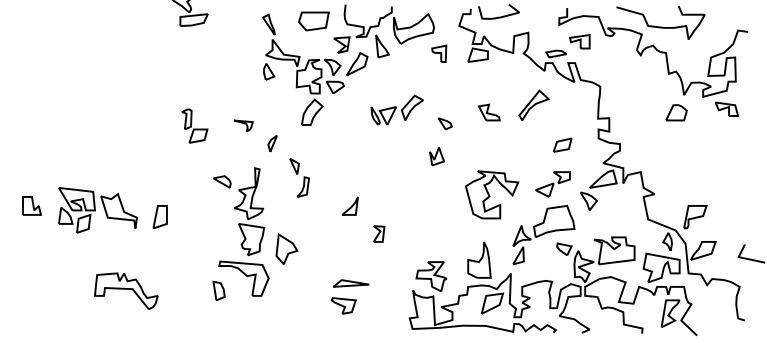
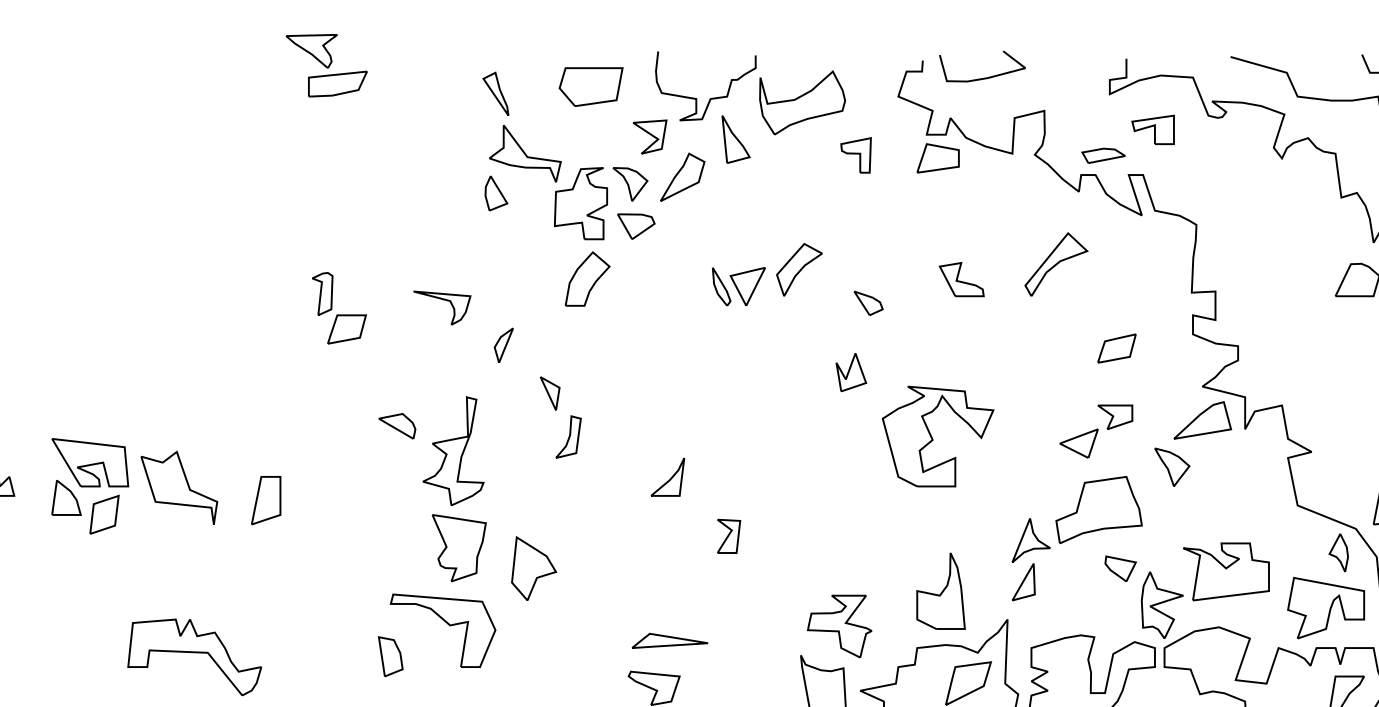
part: (243, 125) -> (442, 306), size x1.43
part: (492, 194) -> (938, 435), moved

